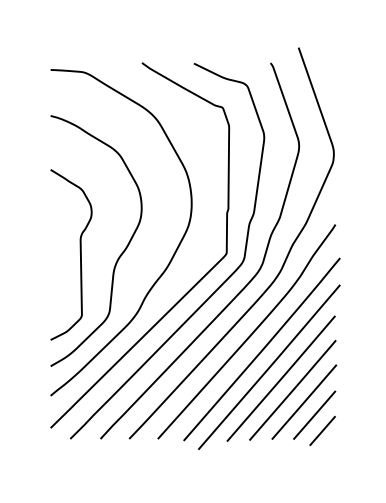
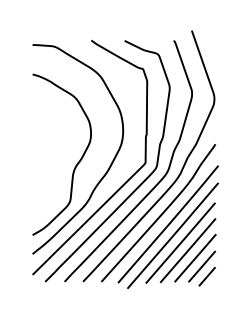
curve: (80, 254) -> (51, 163), removed

